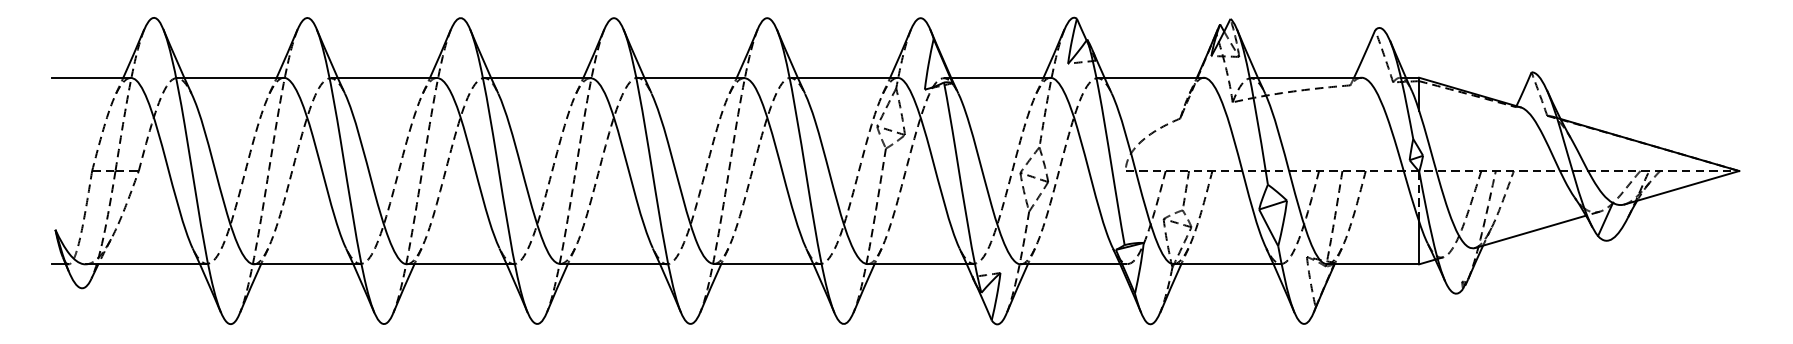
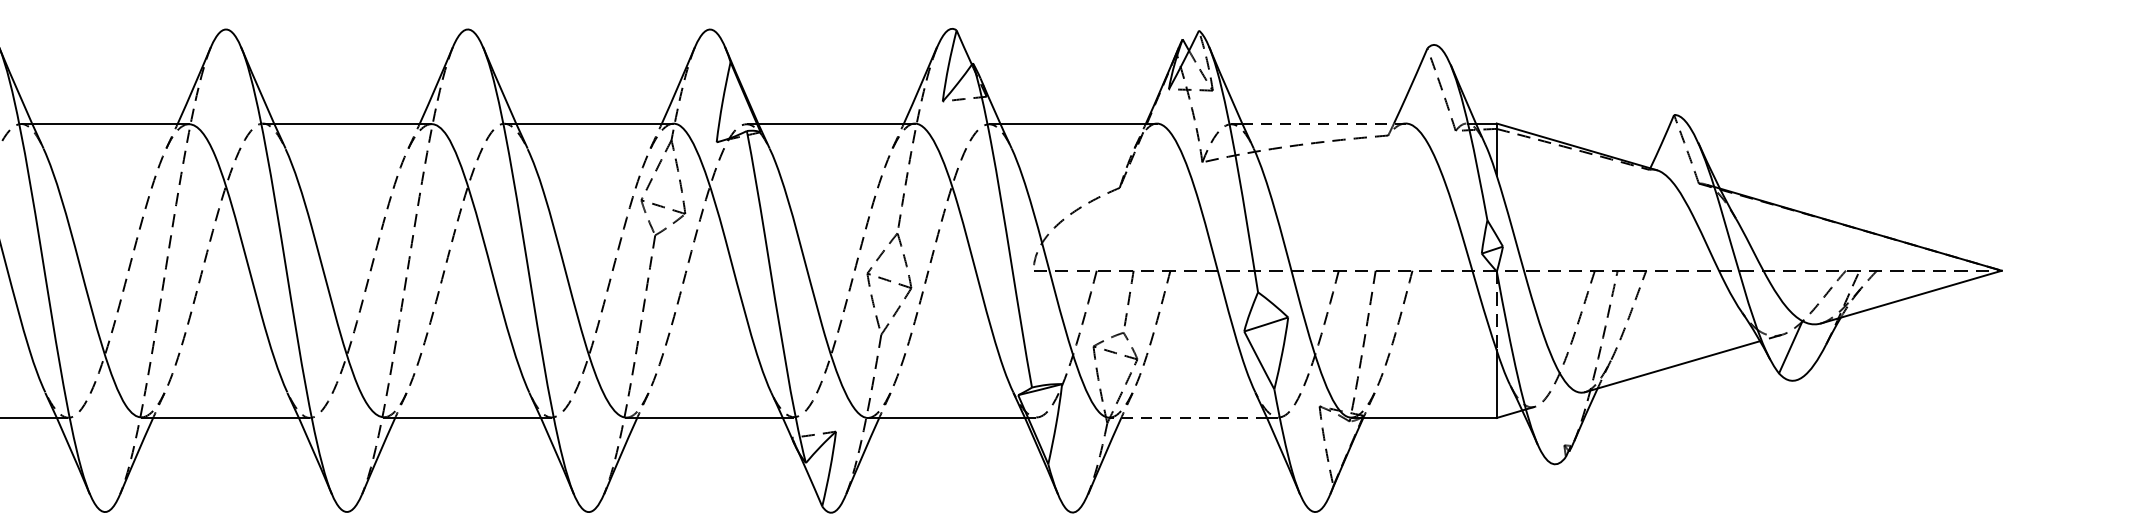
line: (1309, 77) -> (1323, 123), solid -> dashed
line: (1223, 264) -> (1187, 418), solid -> dashed

